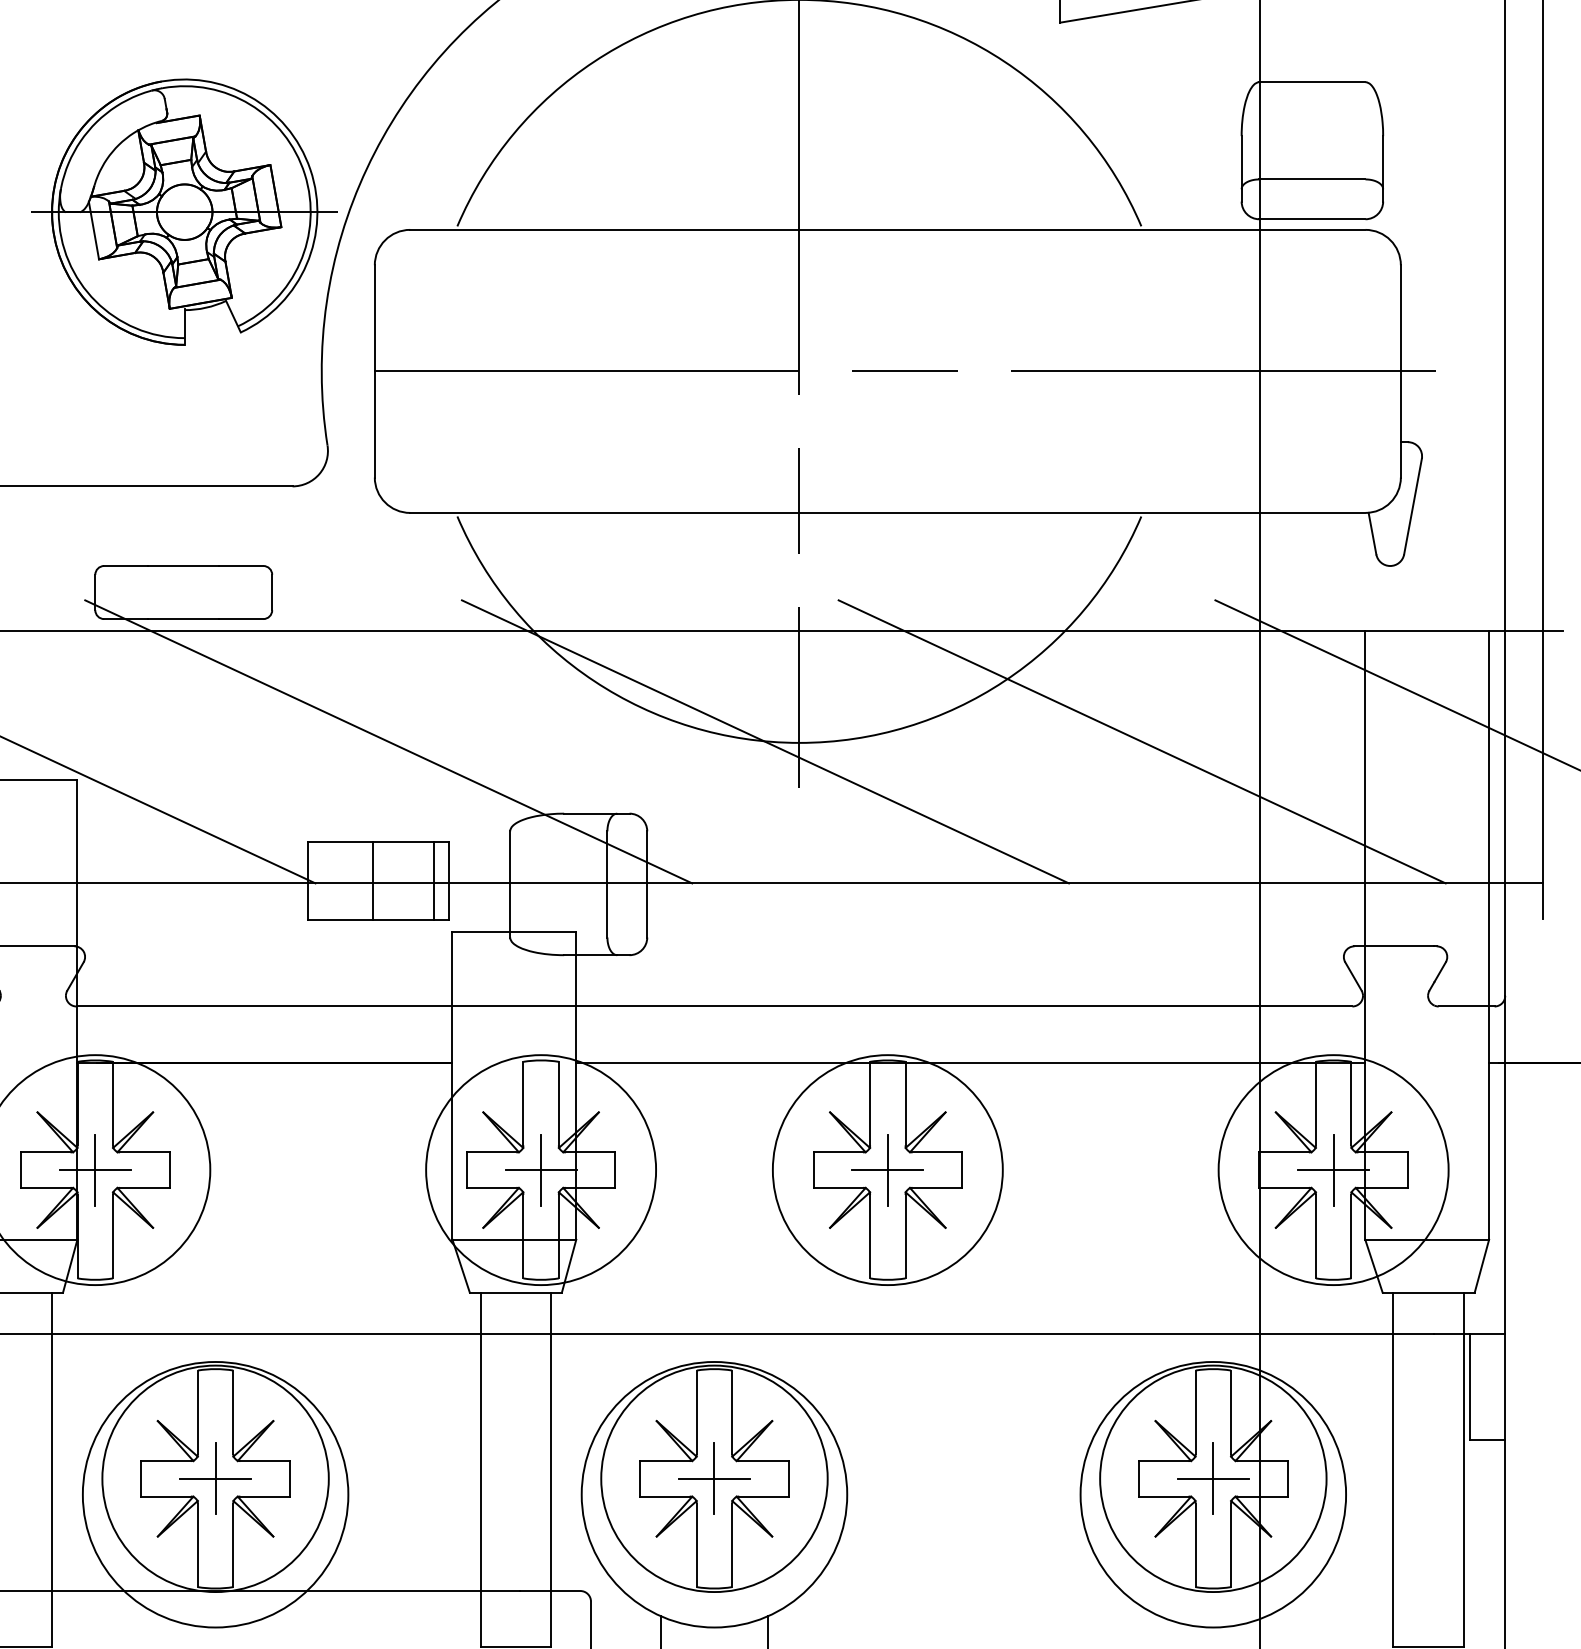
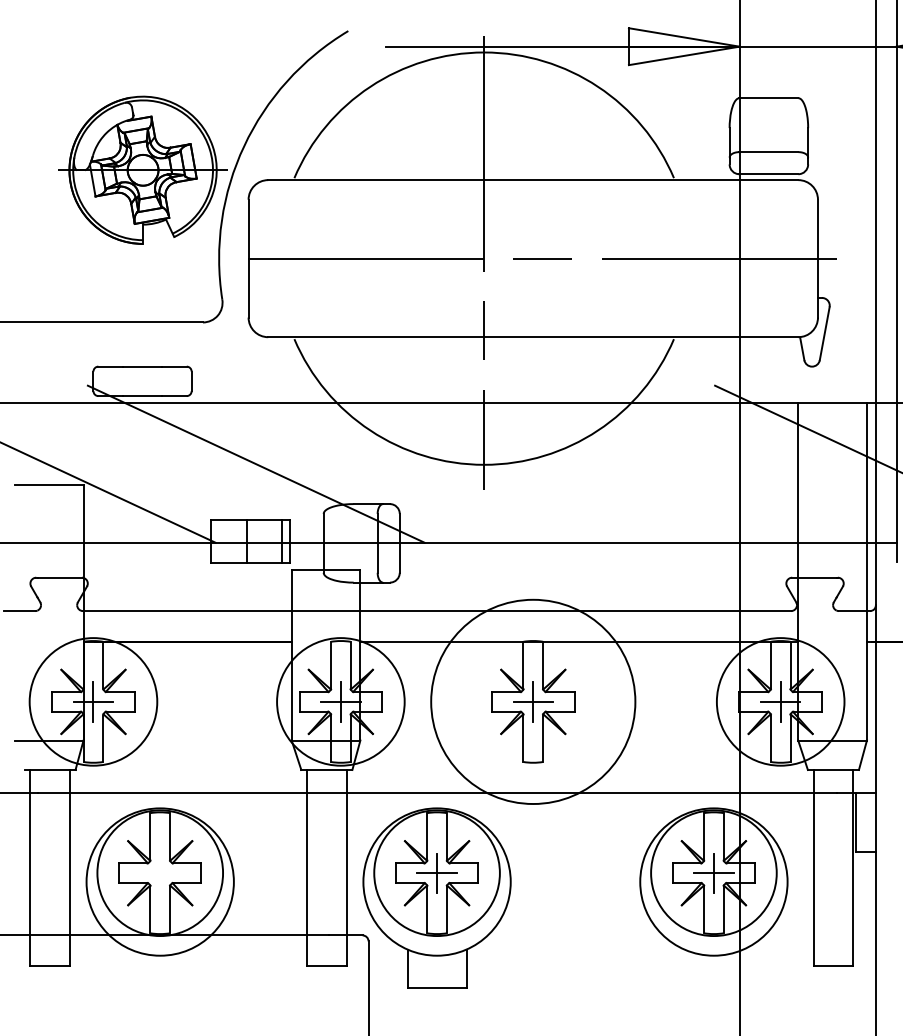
line: (763, 740) -> (464, 463), removed
line: (1142, 740) -> (674, 463), removed
circle: (888, 1169) -> (533, 701), size x1.6
part: (216, 1479) -> (160, 873), removed

